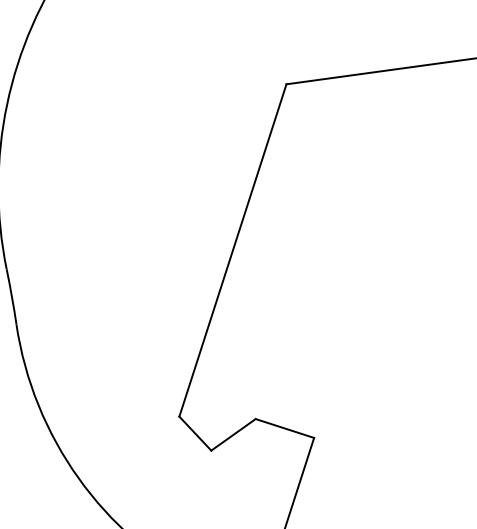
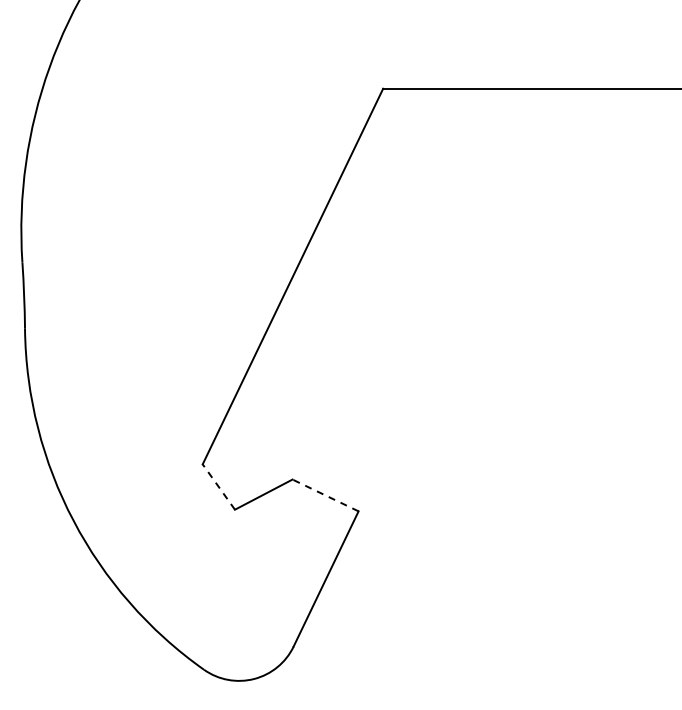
line: (284, 428) -> (325, 495), solid -> dashed
line: (195, 434) -> (218, 487), solid -> dashed

